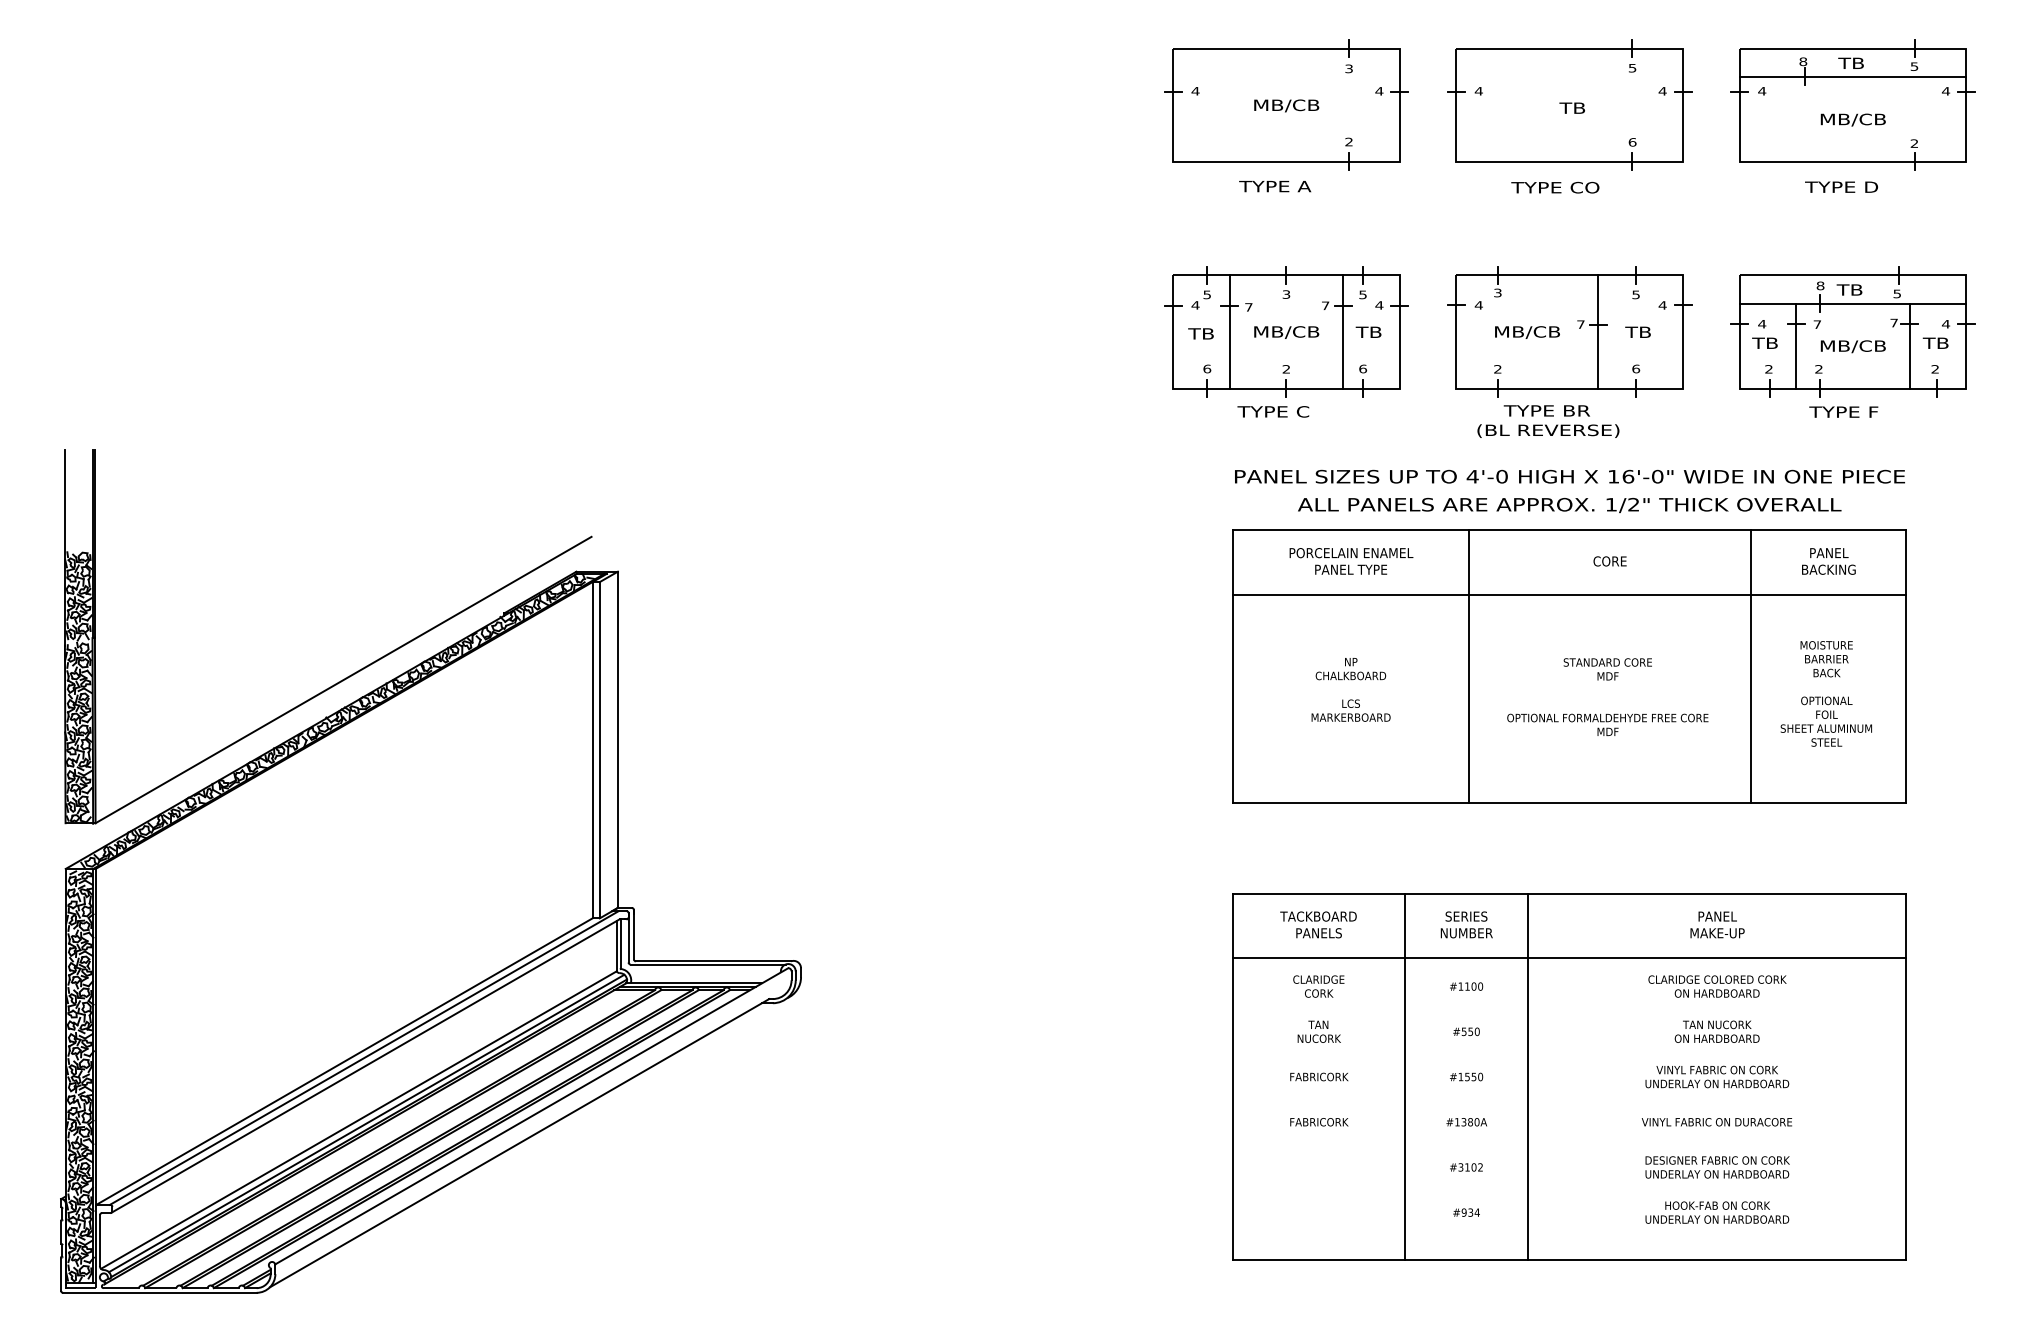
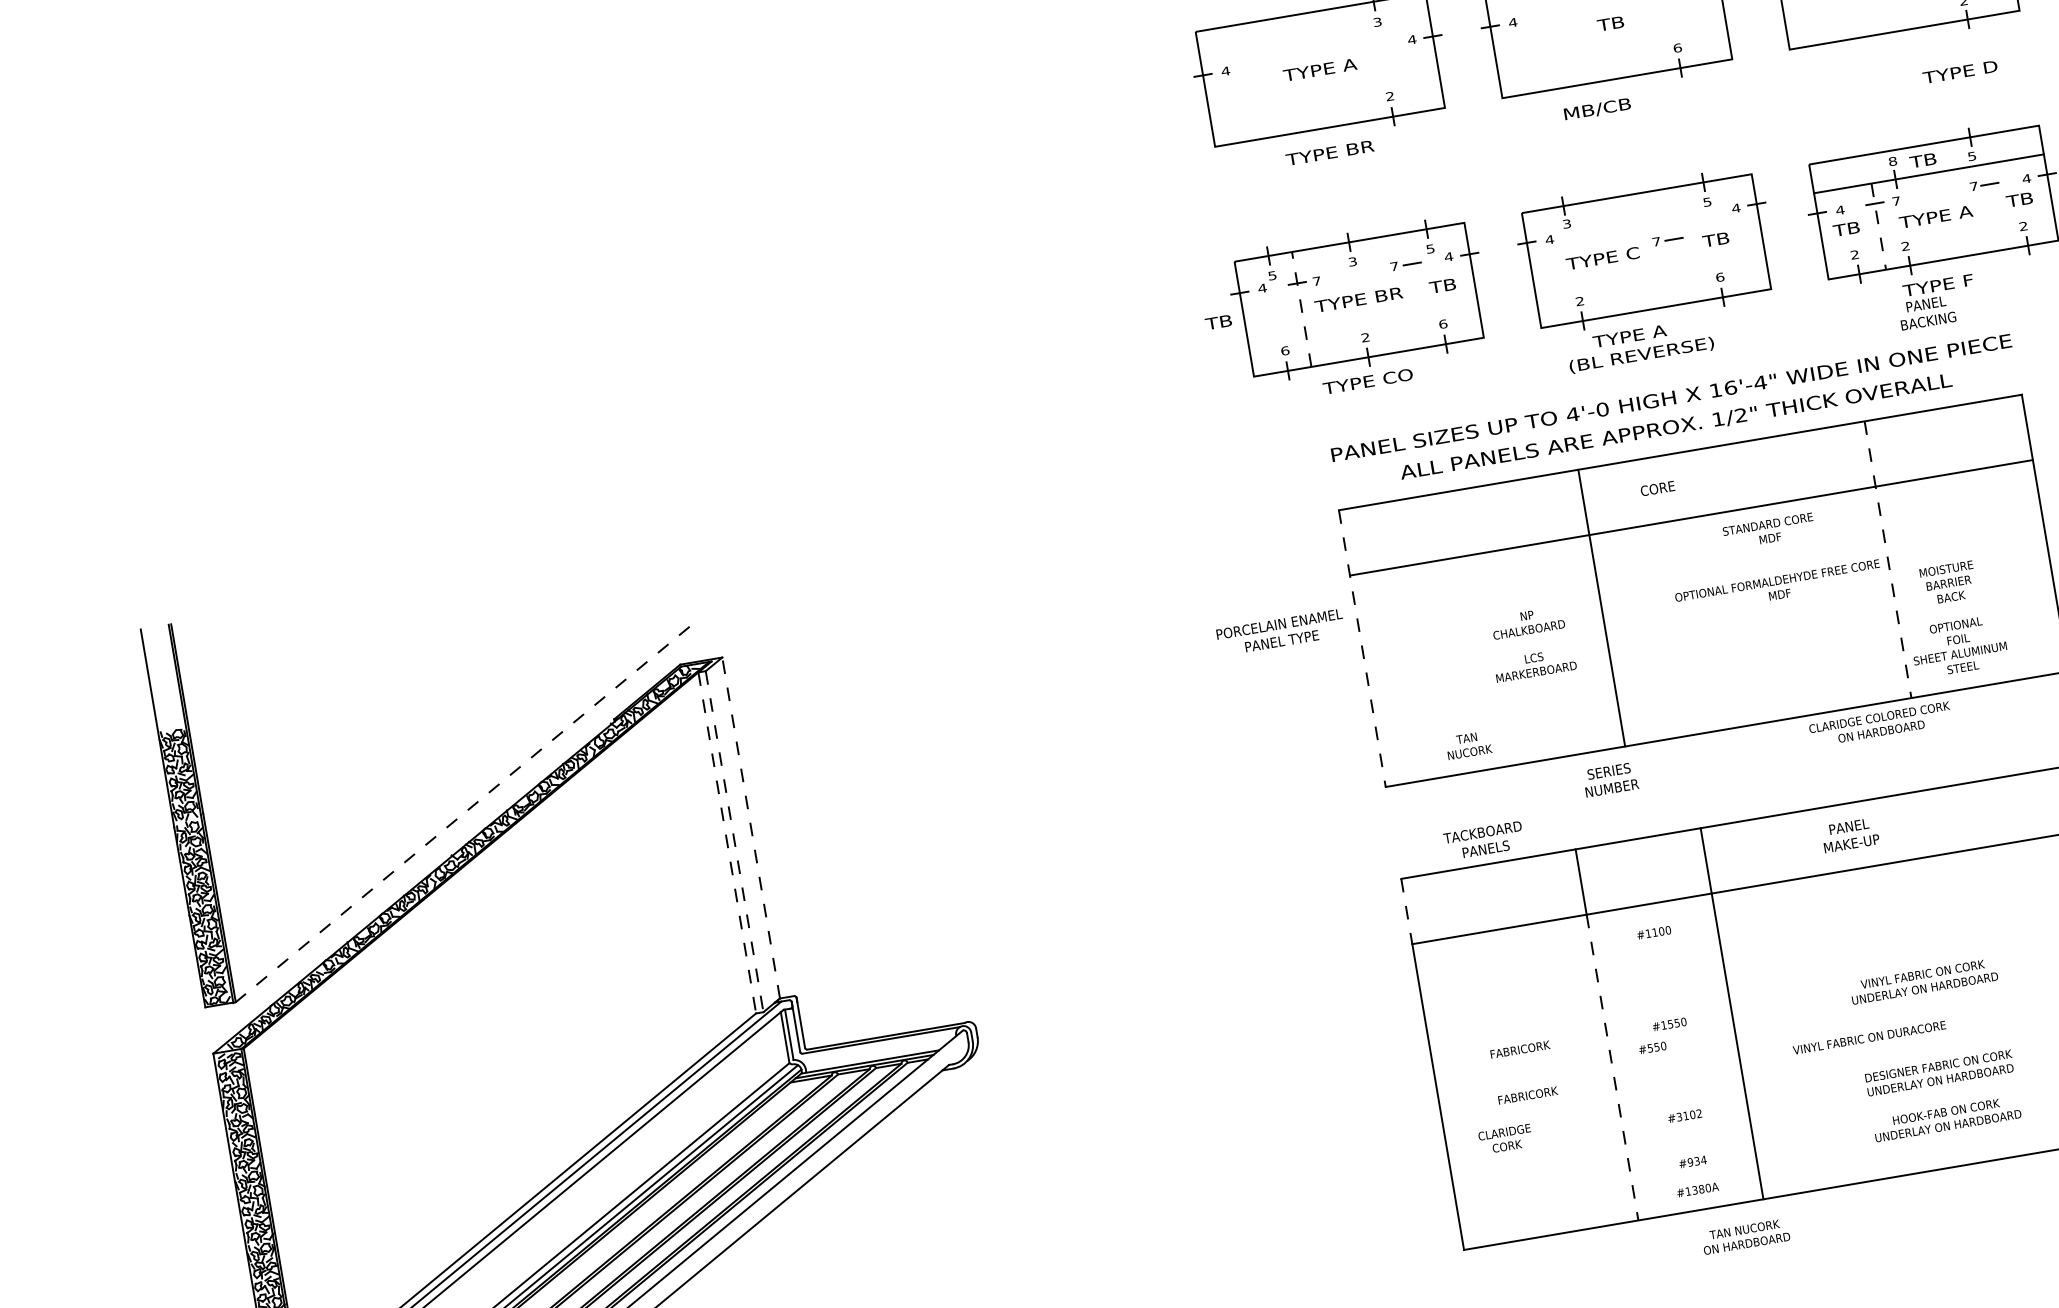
text: (1286, 105) -> (1320, 70), MB/CB -> TYPE A
text: (1311, 186) -> (1359, 147), TYPE A -> TYPE BR
text: (1841, 186) -> (1960, 71), moved
text: (1555, 187) -> (1607, 107), TYPE CO -> MB/CB
line: (1229, 331) -> (1301, 309), solid -> dashed
line: (1343, 331) -> (1416, 289), removed
line: (1598, 331) -> (1675, 245), removed
text: (1286, 332) -> (1359, 300), MB/CB -> TYPE BR
text: (1526, 332) -> (1602, 259), MB/CB -> TYPE C
text: (1200, 333) -> (1218, 322), moved
line: (1909, 345) -> (1993, 206), removed
line: (1796, 346) -> (1878, 227), solid -> dashed
text: (1852, 346) -> (1935, 217), MB/CB -> TYPE A
text: (1576, 410) -> (1666, 329), TYPE BR -> TYPE A
text: (1318, 411) -> (1405, 374), TYPE C -> TYPE CO
text: (1657, 476) -> (1760, 382), 16'-0" -> 16'-4"
text: (1351, 561) -> (1280, 632), moved
text: (1609, 561) -> (1657, 488), moved
text: (1828, 561) -> (1926, 312), moved
line: (1232, 667) -> (1362, 649), solid -> dashed
line: (1751, 667) -> (1888, 560), solid -> dashed
line: (343, 680) -> (462, 814), solid -> dashed
text: (1350, 689) -> (1531, 643), moved
text: (1825, 693) -> (1953, 618), moved
text: (1607, 696) -> (1773, 558), moved
line: (617, 739) -> (750, 827), solid -> dashed
line: (592, 750) -> (727, 843), solid -> dashed
line: (599, 750) -> (734, 842), solid -> dashed
text: (1318, 924) -> (1484, 840), moved
text: (1466, 924) -> (1610, 779), moved
text: (1717, 924) -> (1850, 834), moved
line: (1232, 926) -> (1406, 911), solid -> dashed
text: (1318, 986) -> (1505, 1139), moved
text: (1717, 986) -> (1880, 724), moved
text: (1318, 1031) -> (1467, 745), moved
text: (1466, 1031) -> (1652, 1047), moved
text: (1716, 1031) -> (1745, 1236), moved
line: (1404, 1109) -> (1612, 1068), solid -> dashed
text: (1466, 1122) -> (1697, 1190), moved
text: (1716, 1122) -> (1869, 1038), moved

